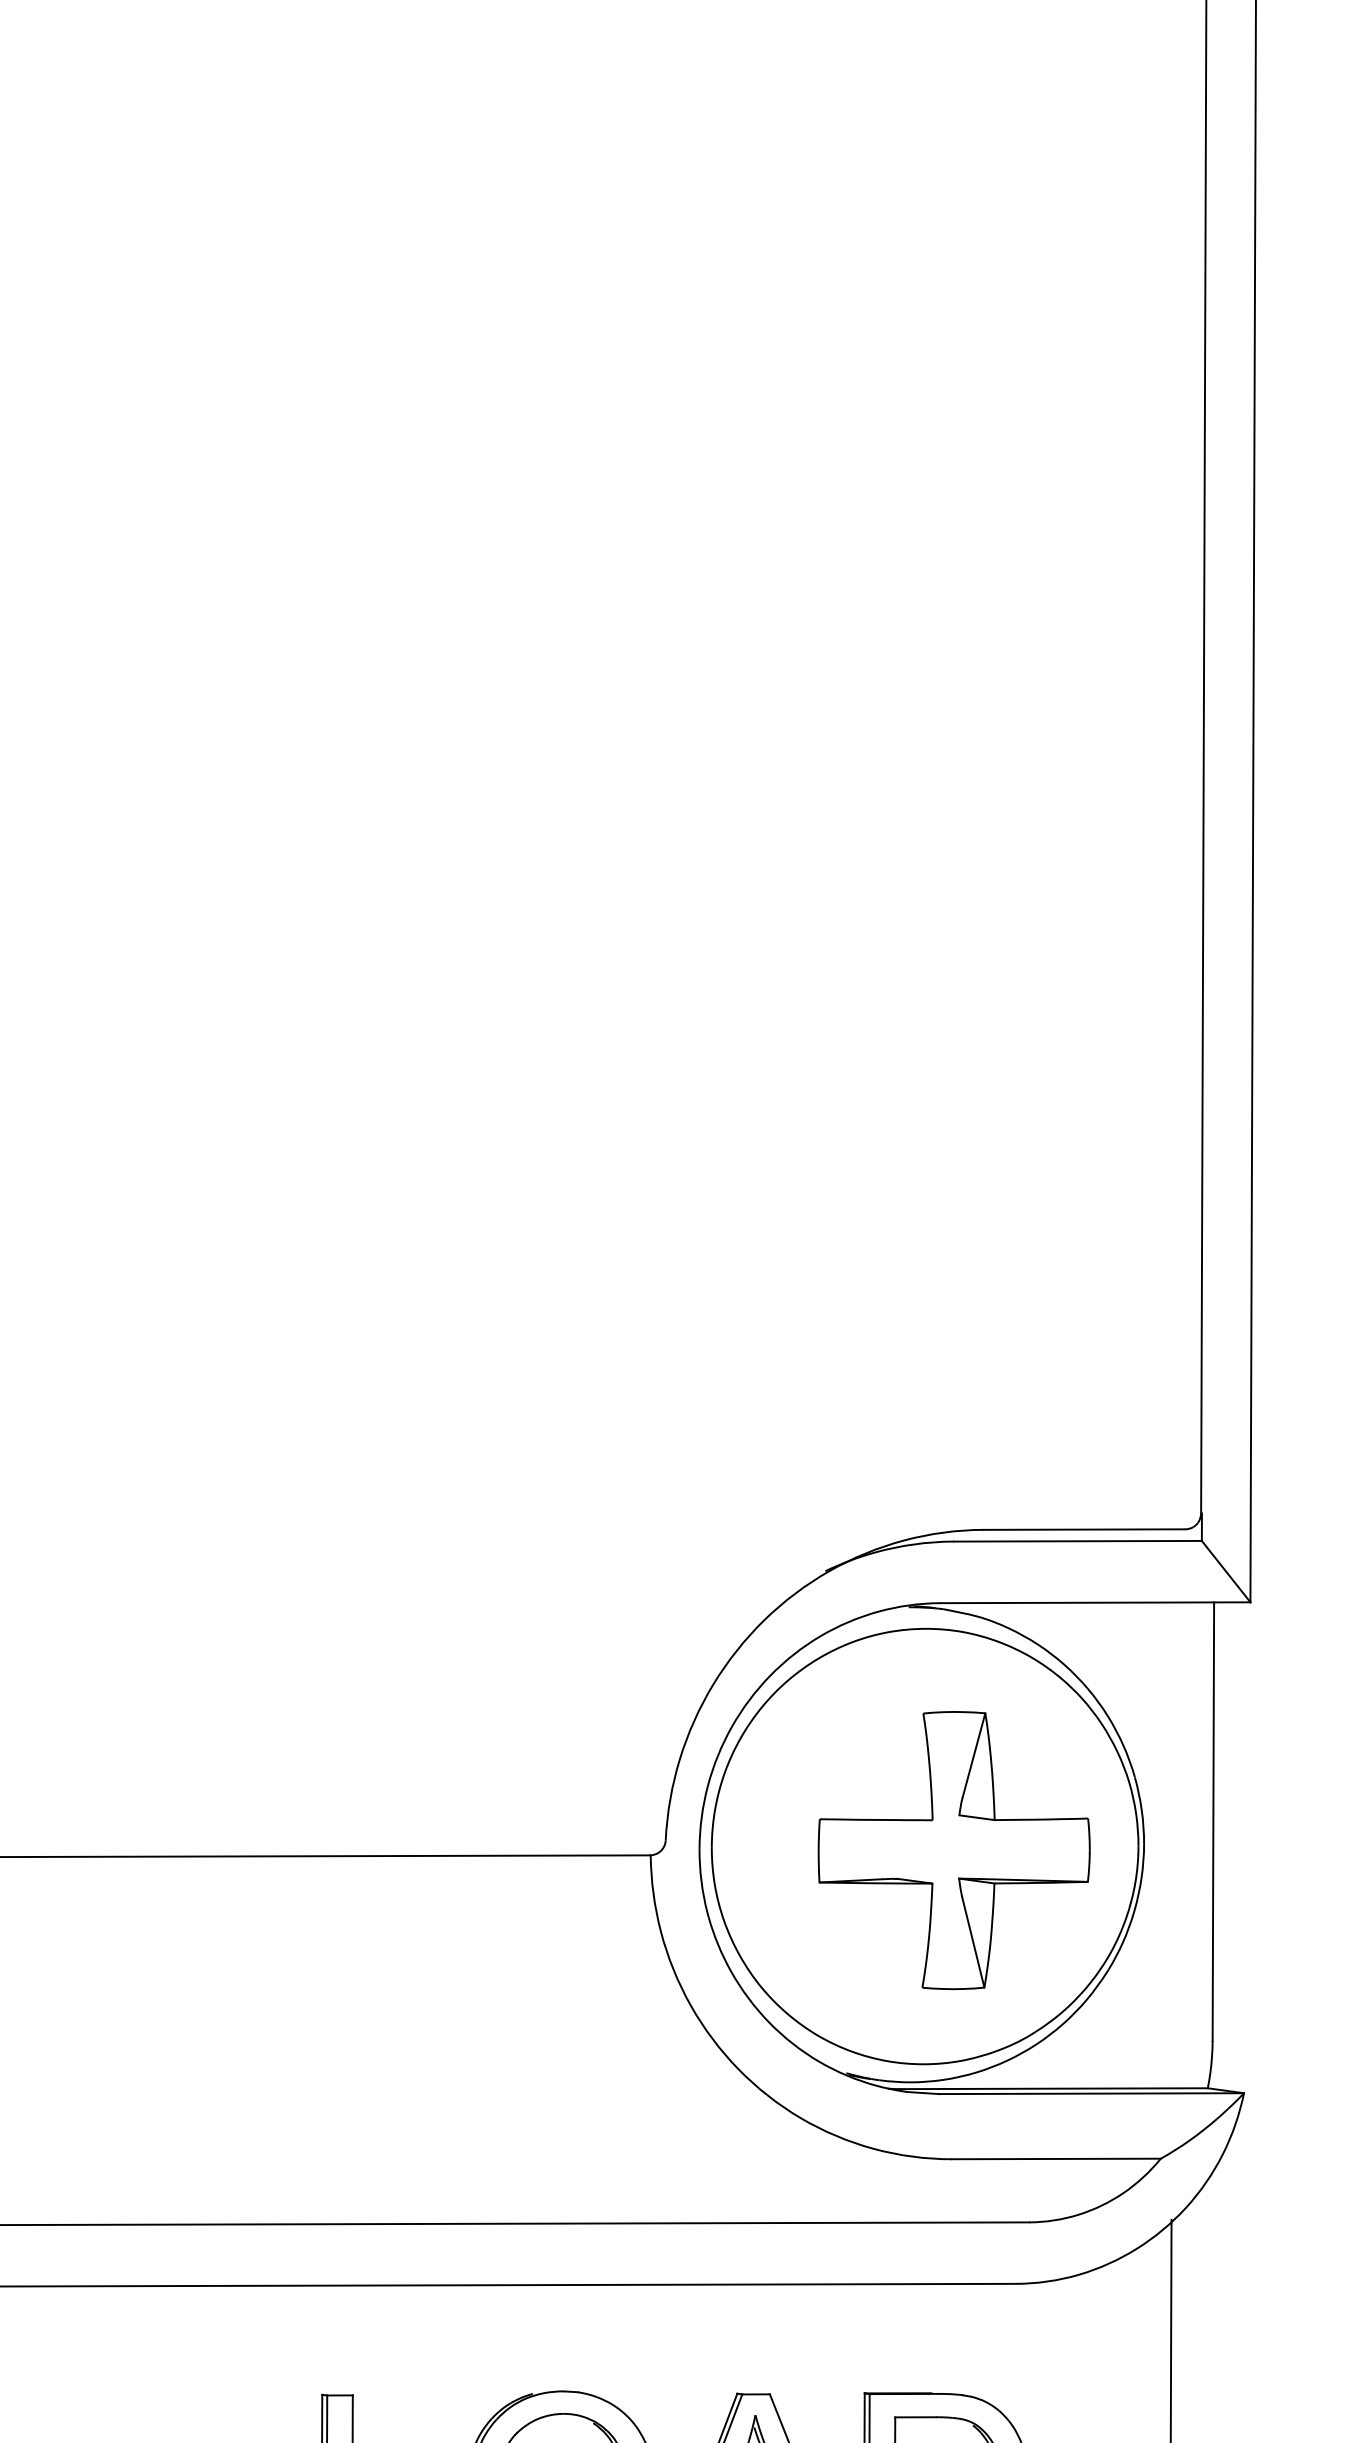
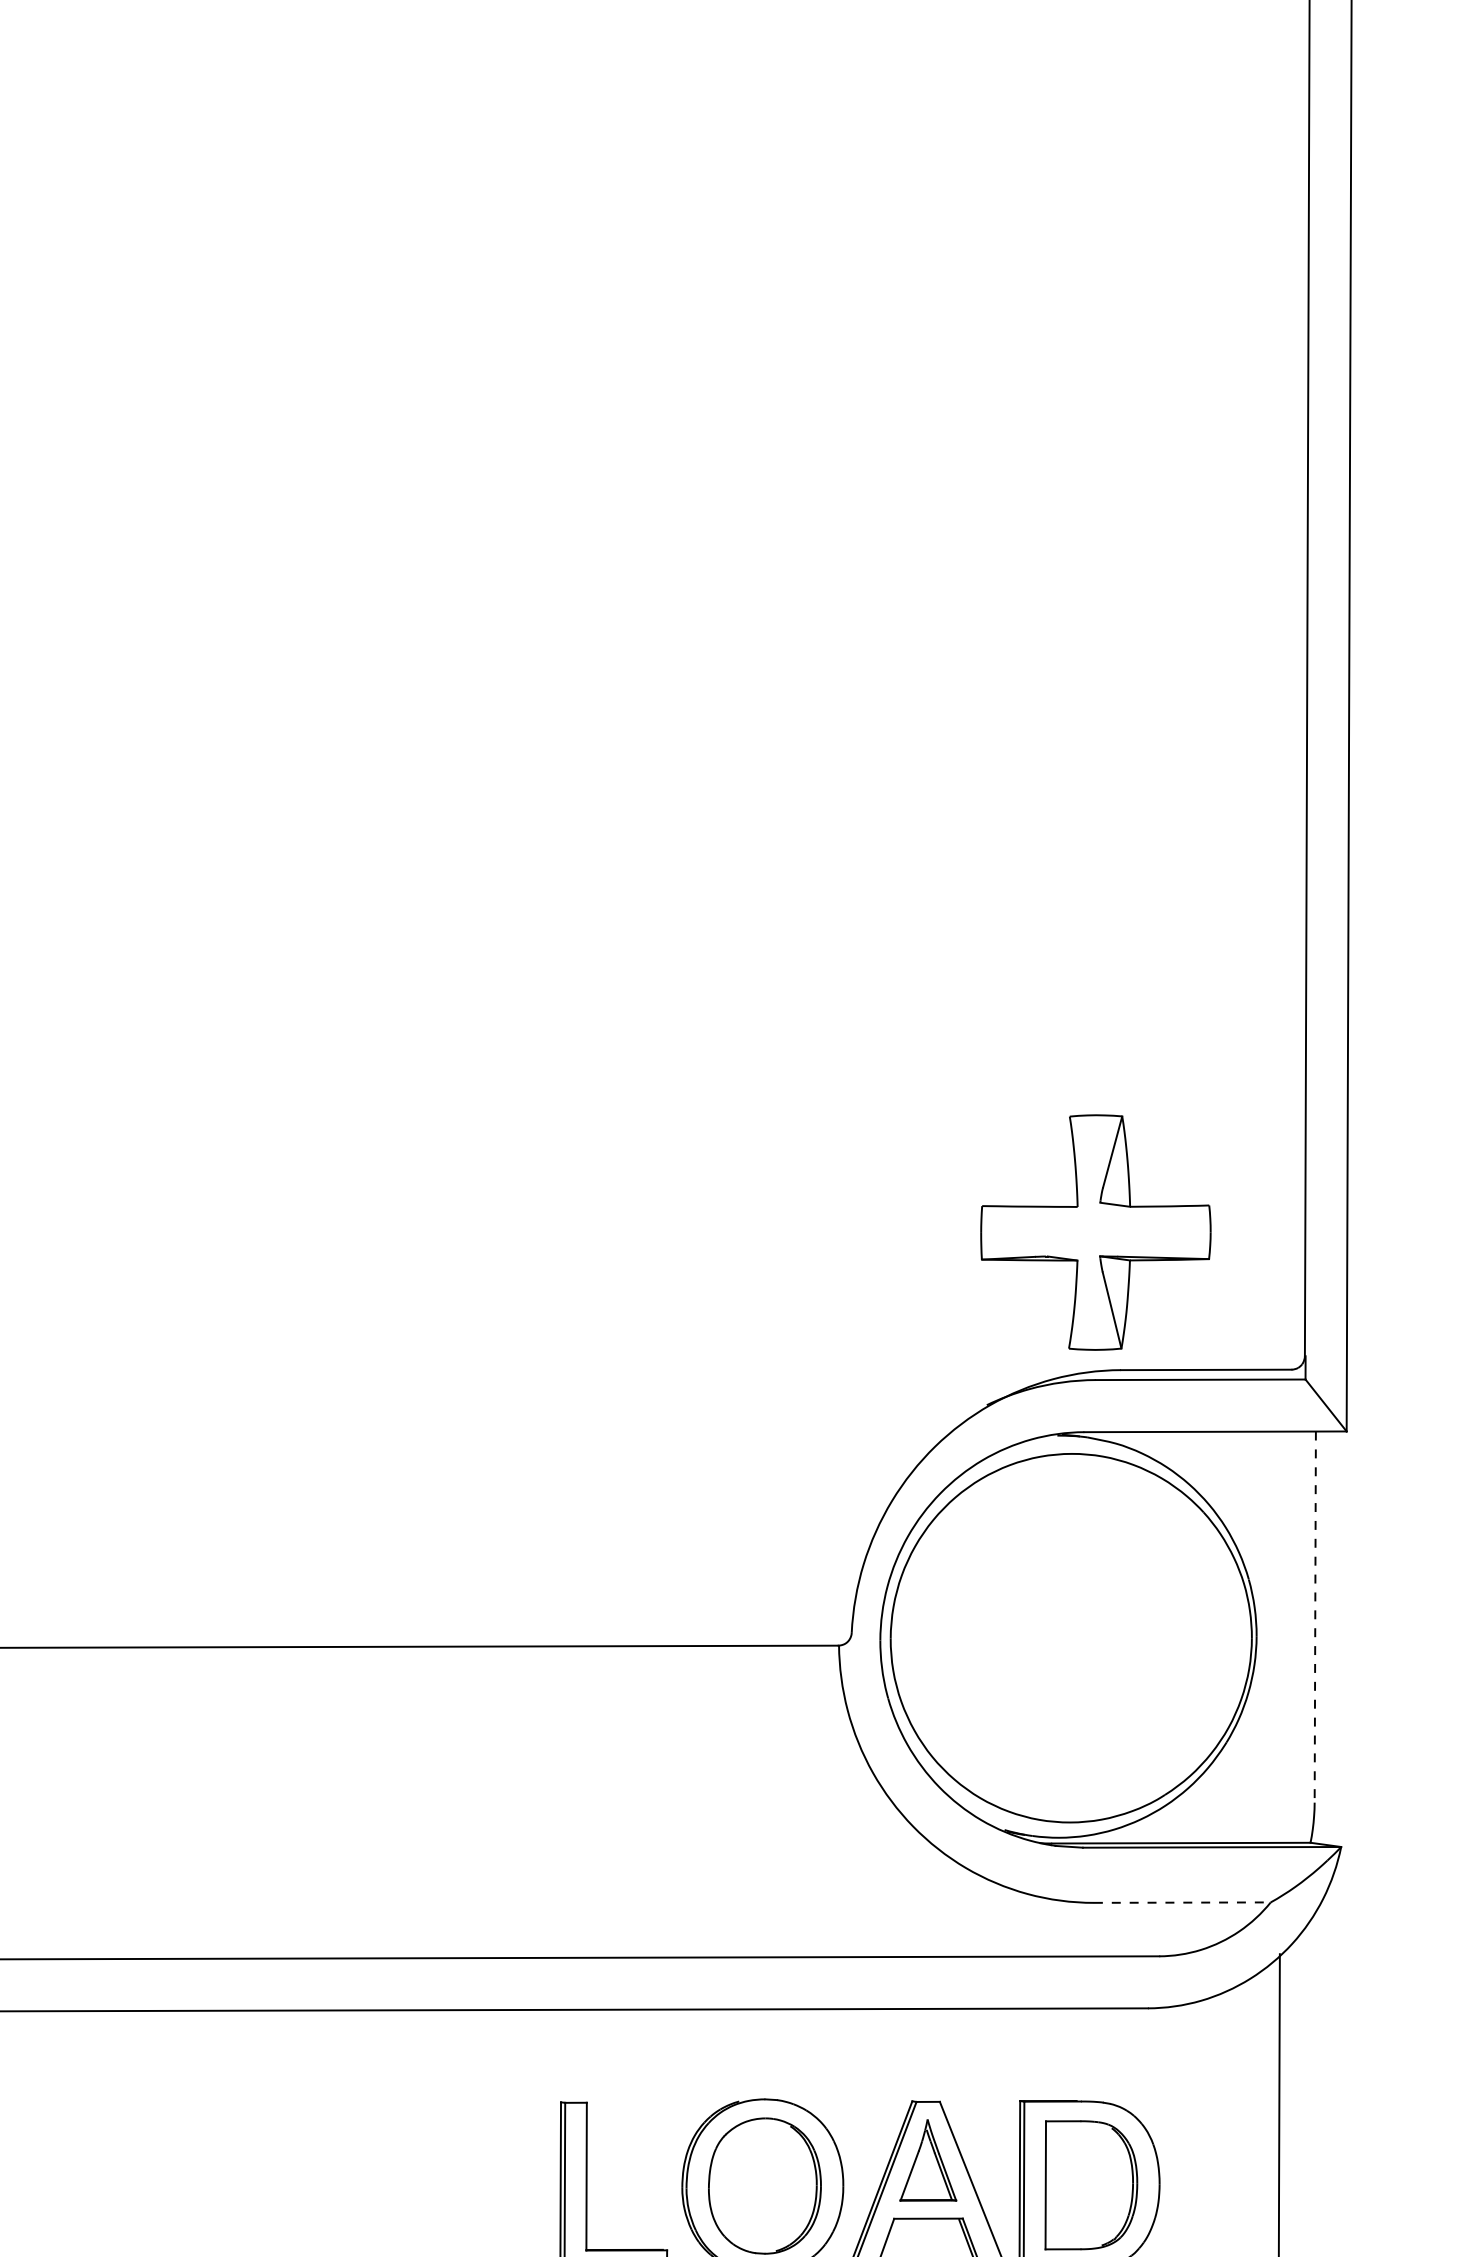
line: (1213, 1822) -> (1315, 1617), solid -> dashed
part: (953, 1850) -> (1095, 1232), moved
line: (1056, 2158) -> (1182, 1902), solid -> dashed

